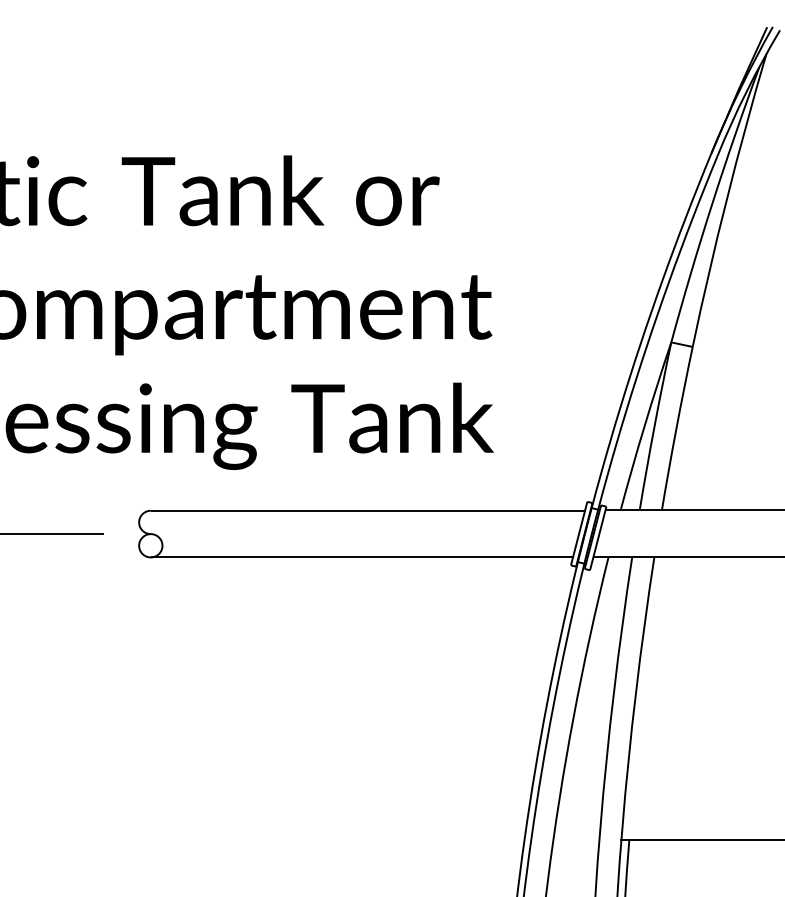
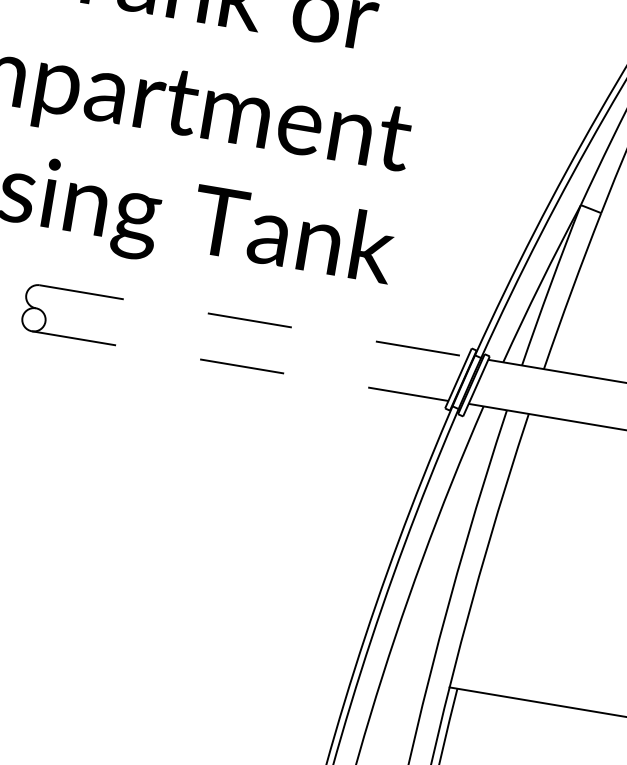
line: (368, 510) -> (254, 320), solid -> dashed
line: (362, 557) -> (240, 366), solid -> dashed

